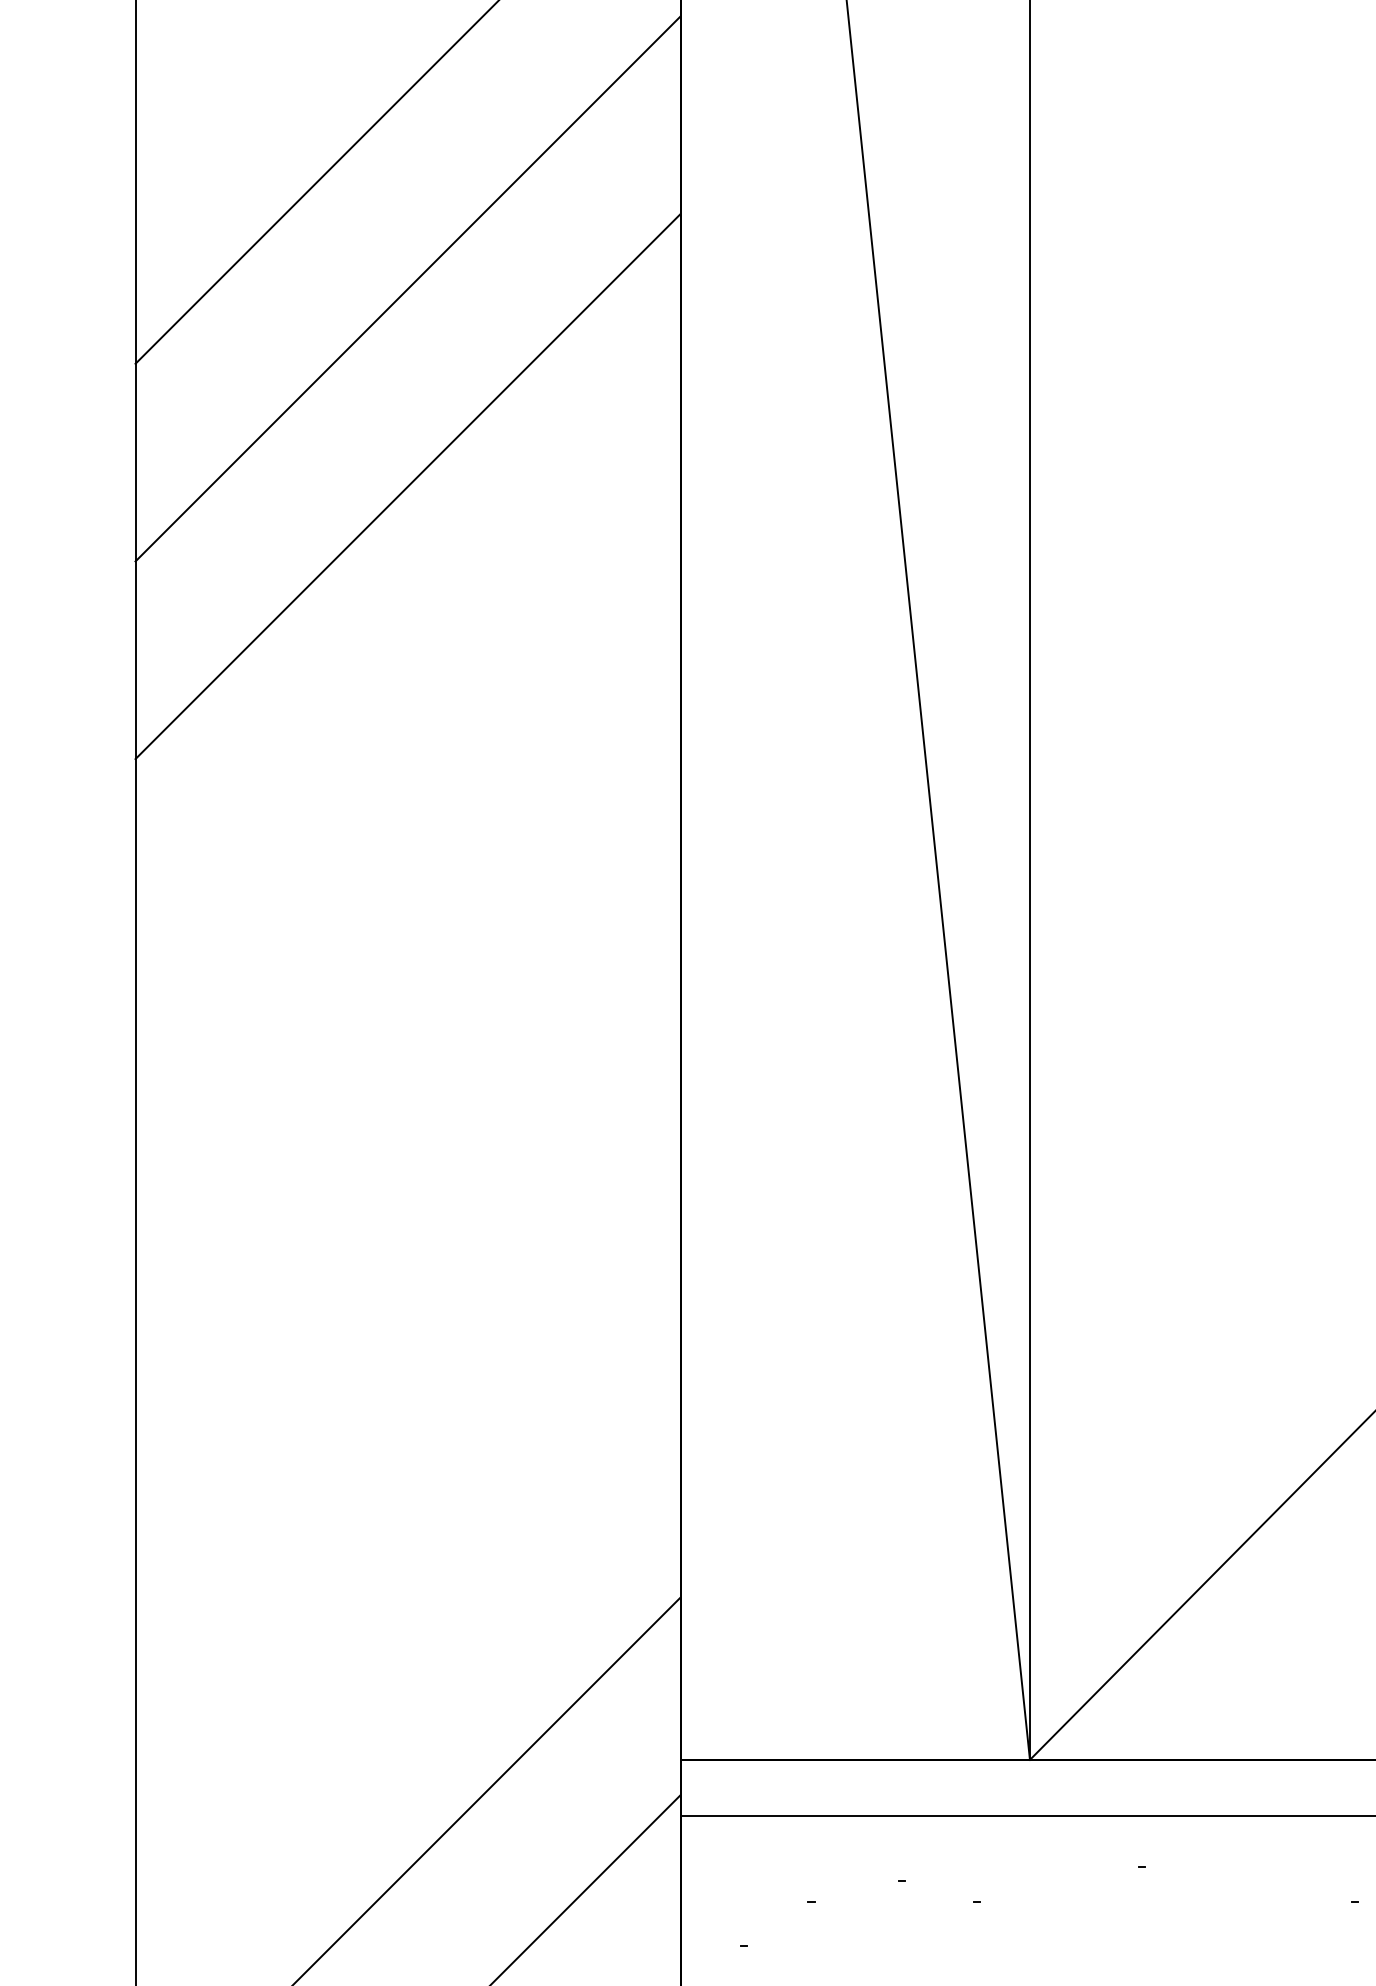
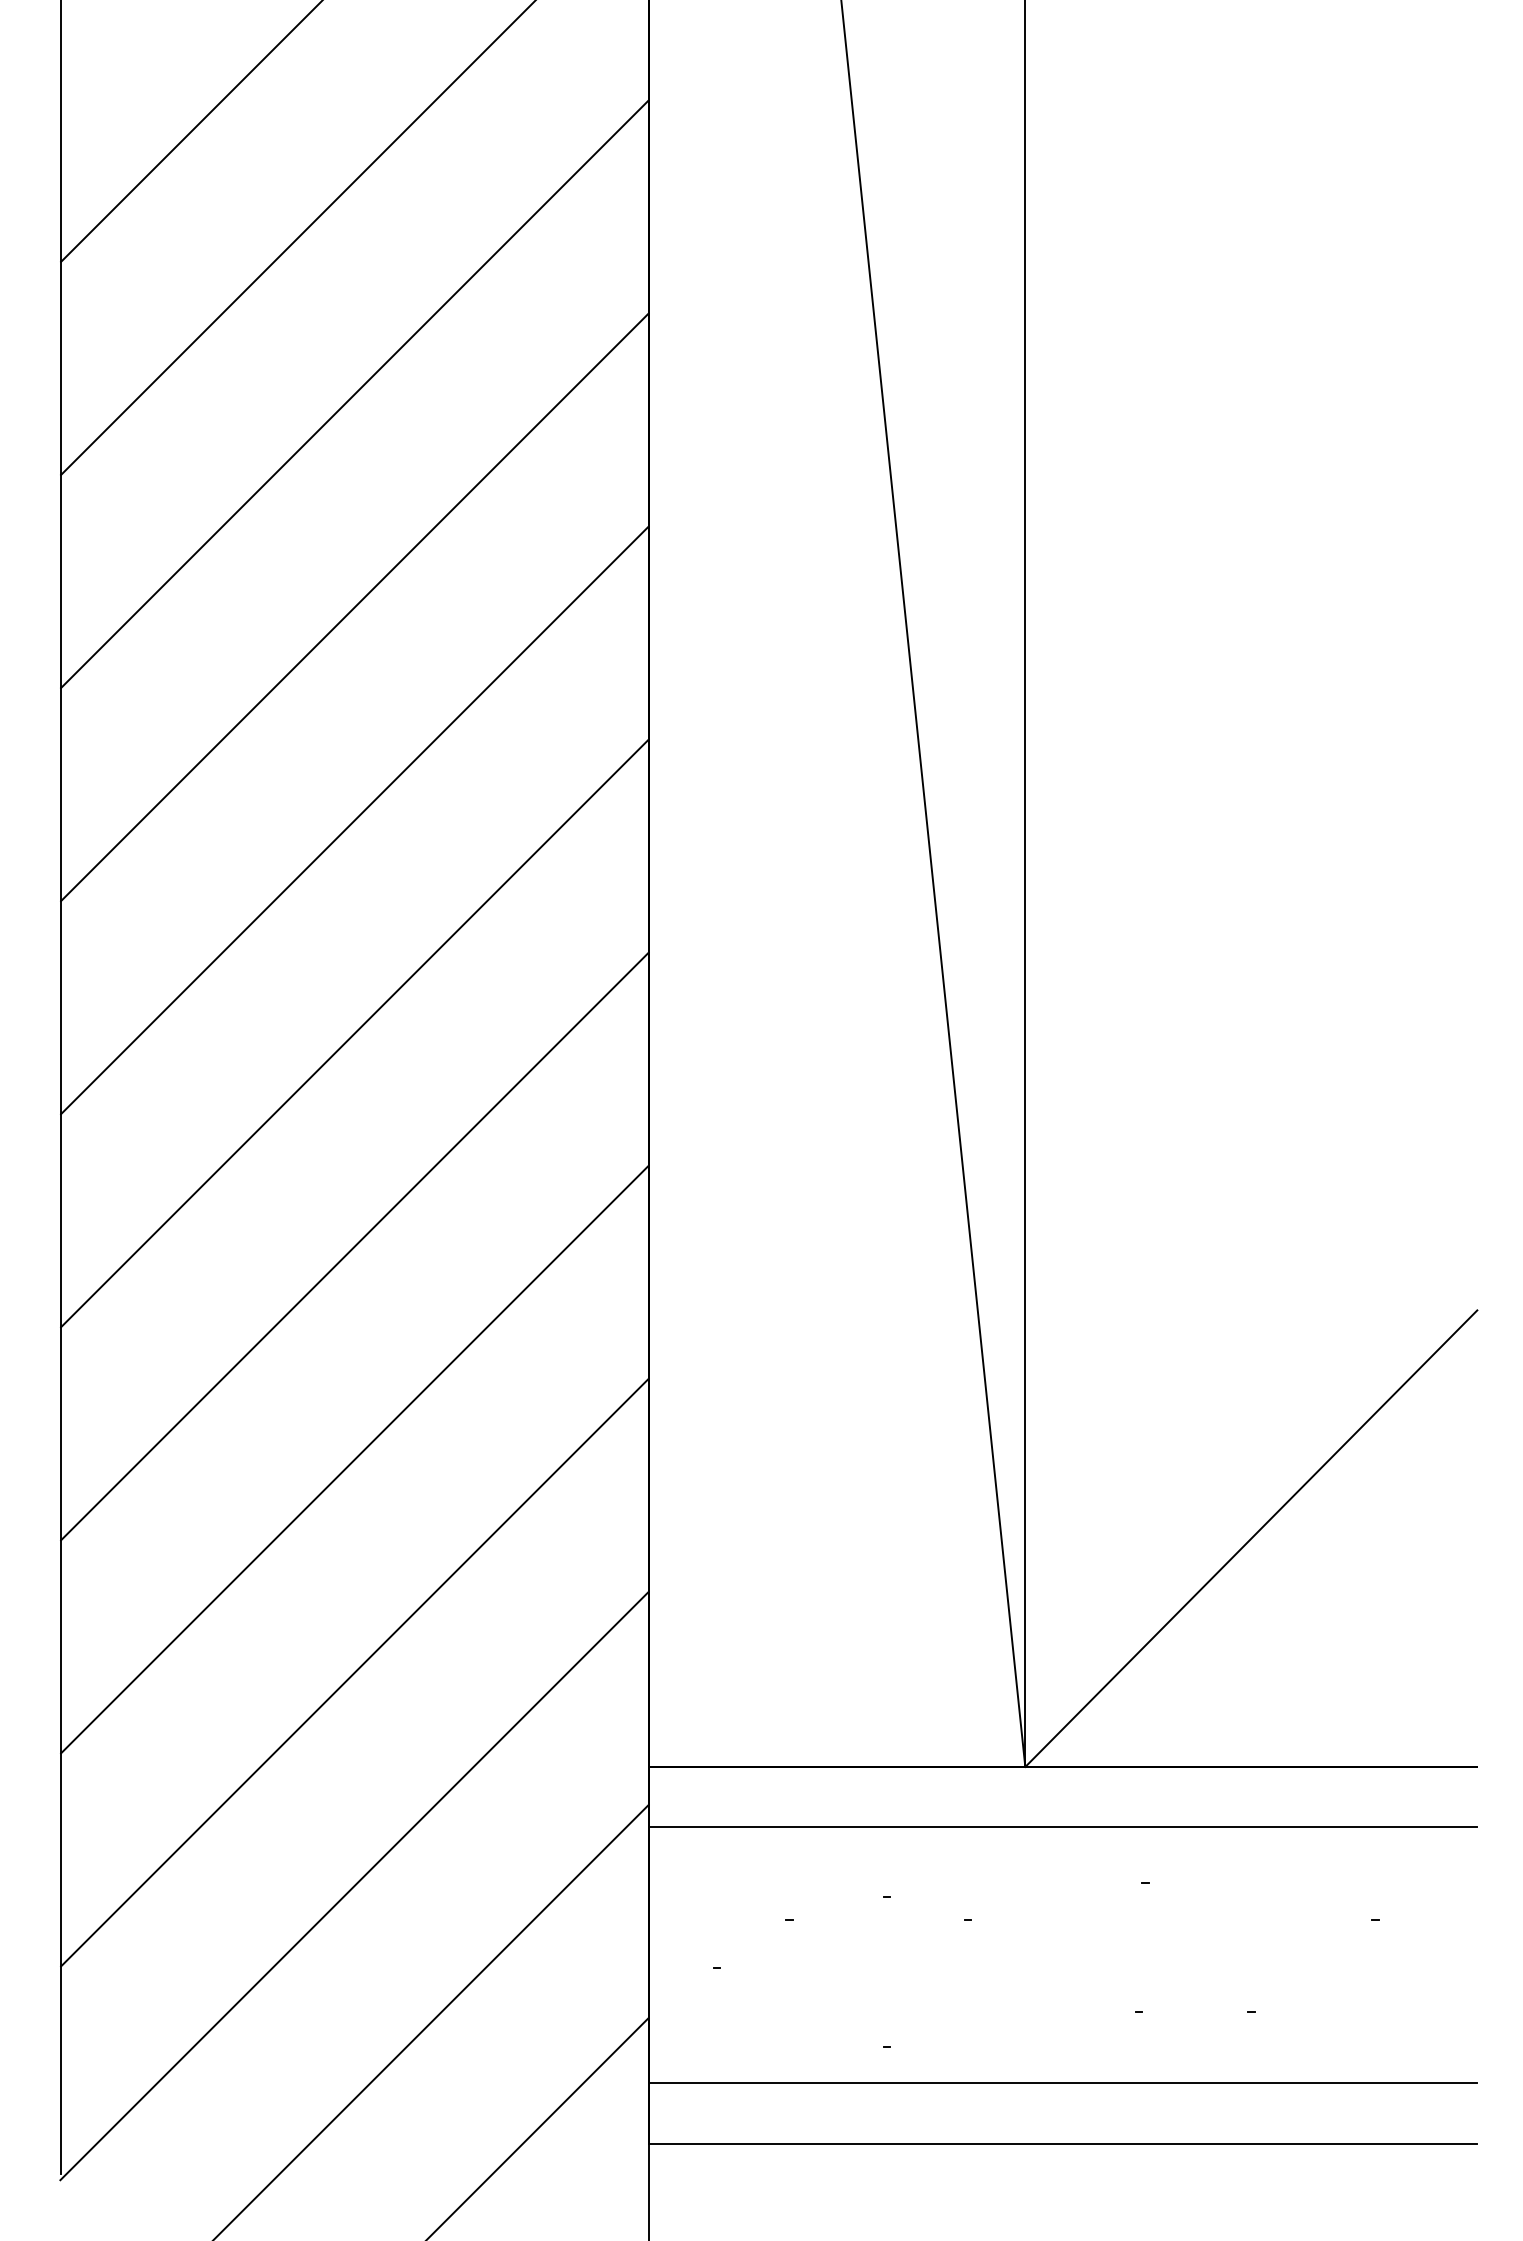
line: (407, 684) -> (354, 607), added
line: (407, 881) -> (354, 820), added
line: (407, 1079) -> (354, 1033), added
line: (407, 1277) -> (354, 1246), added
line: (407, 1474) -> (354, 1459), added
line: (407, 1672) -> (354, 1672), added

